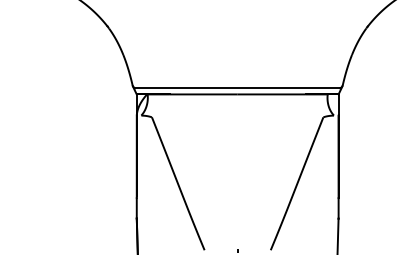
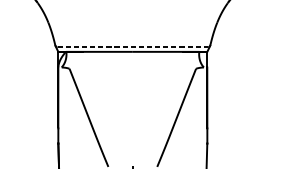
line: (237, 88) -> (132, 47), solid -> dashed

